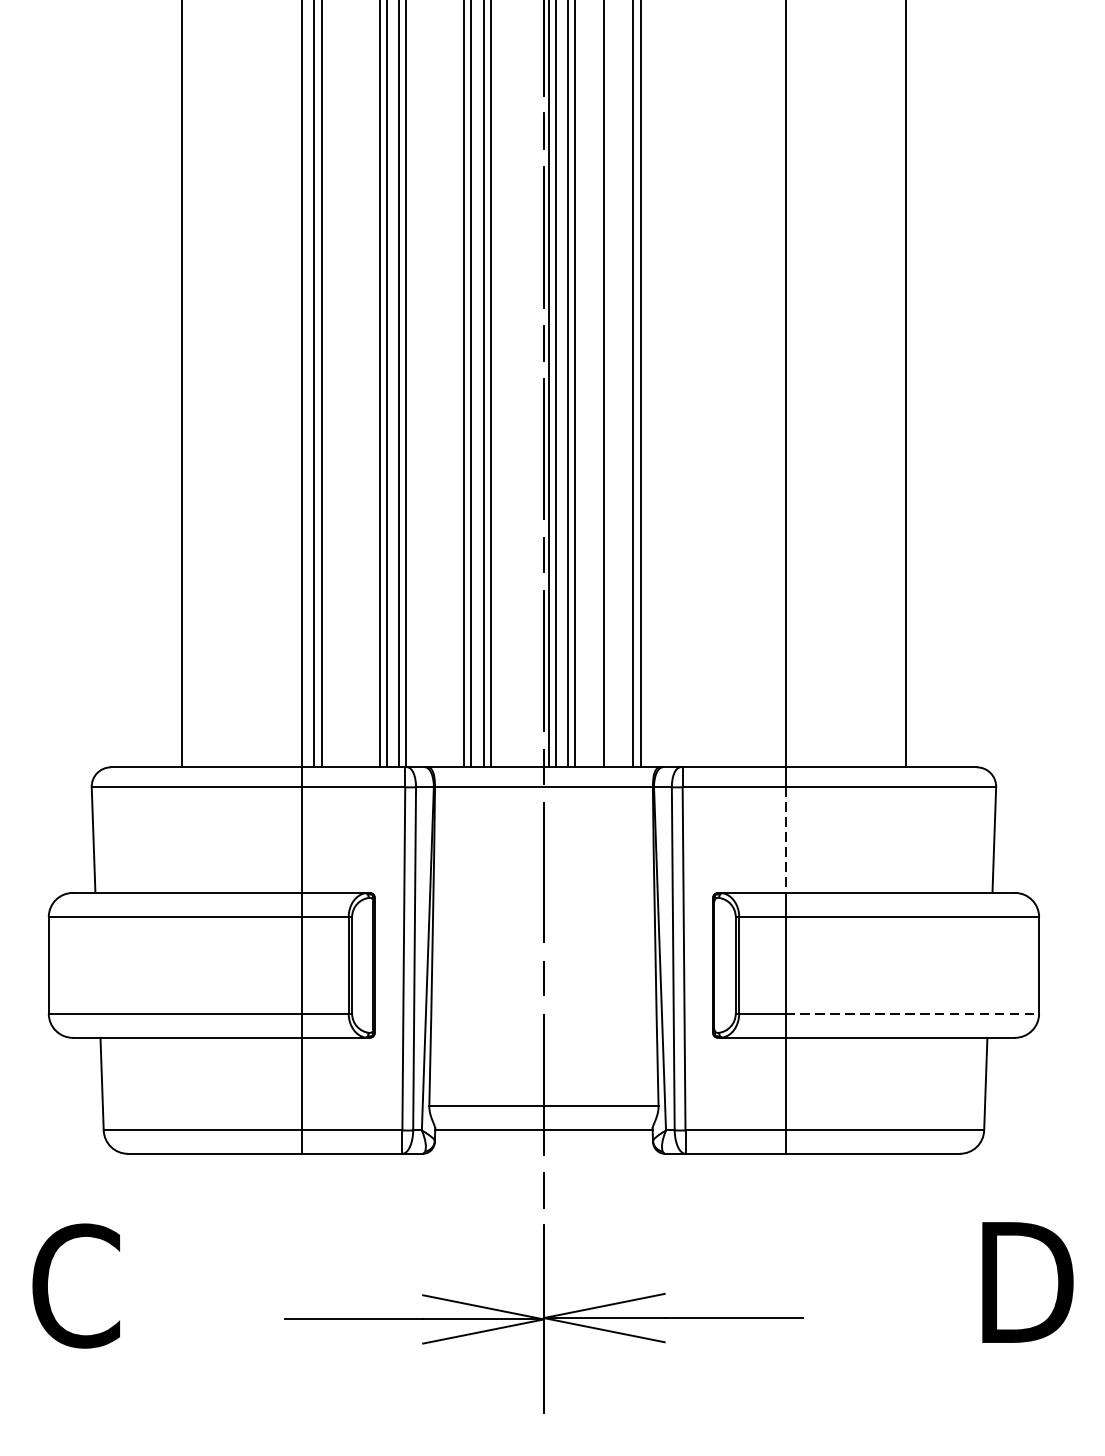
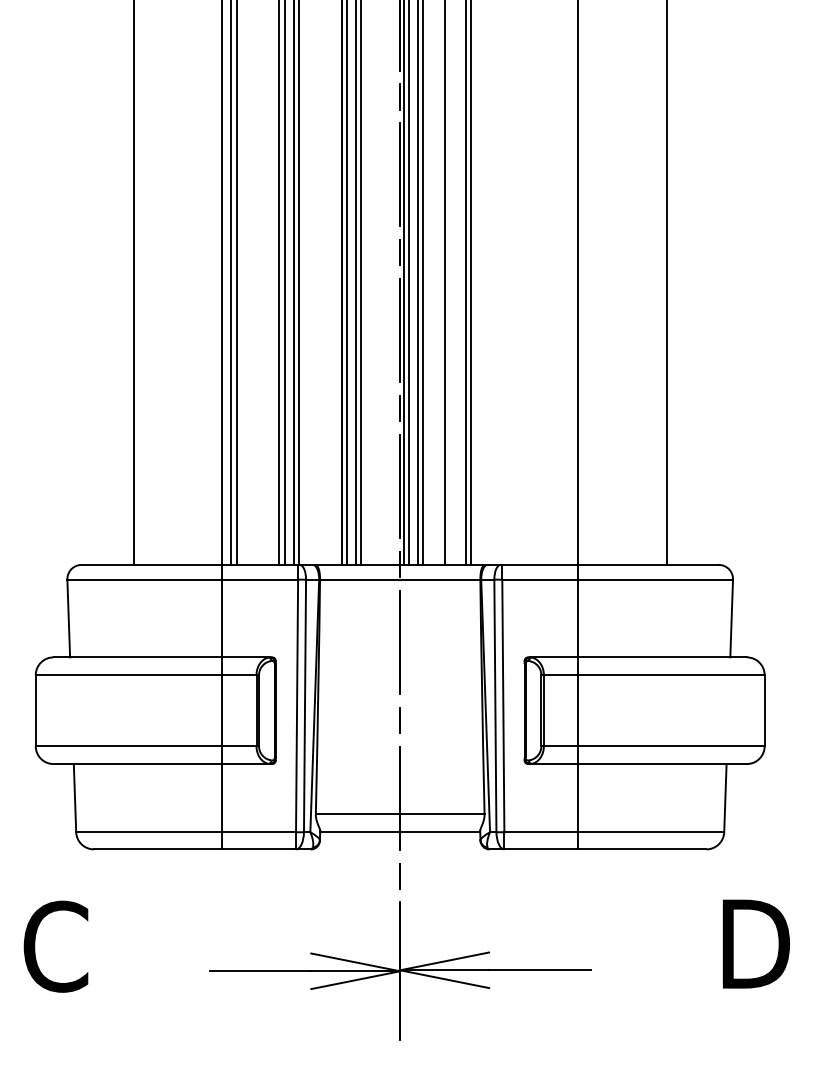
line: (784, 840) -> (577, 618), dashed -> solid
line: (912, 1014) -> (671, 746), dashed -> solid

